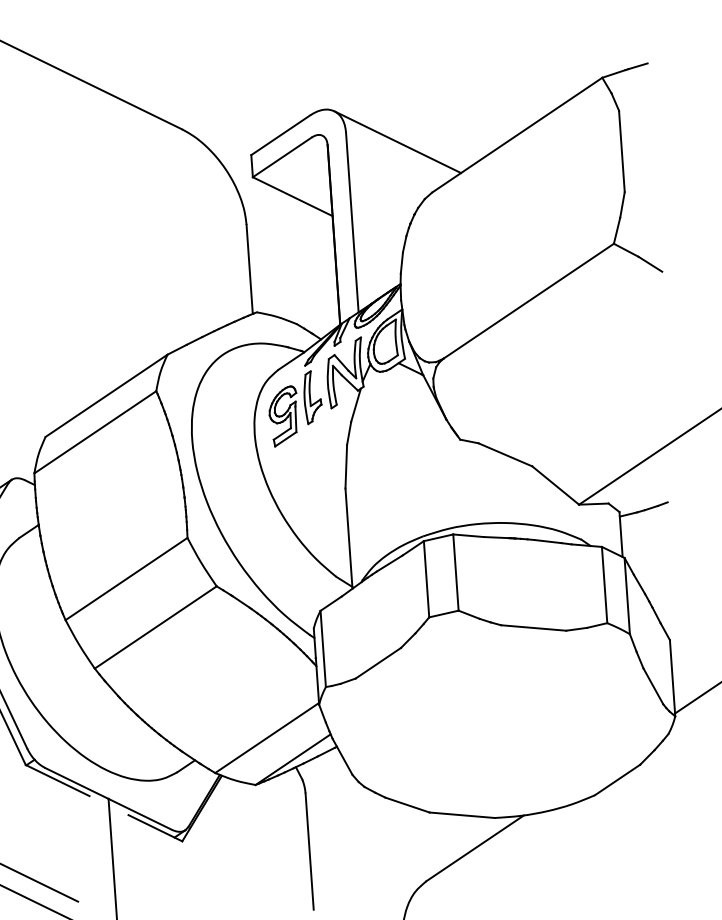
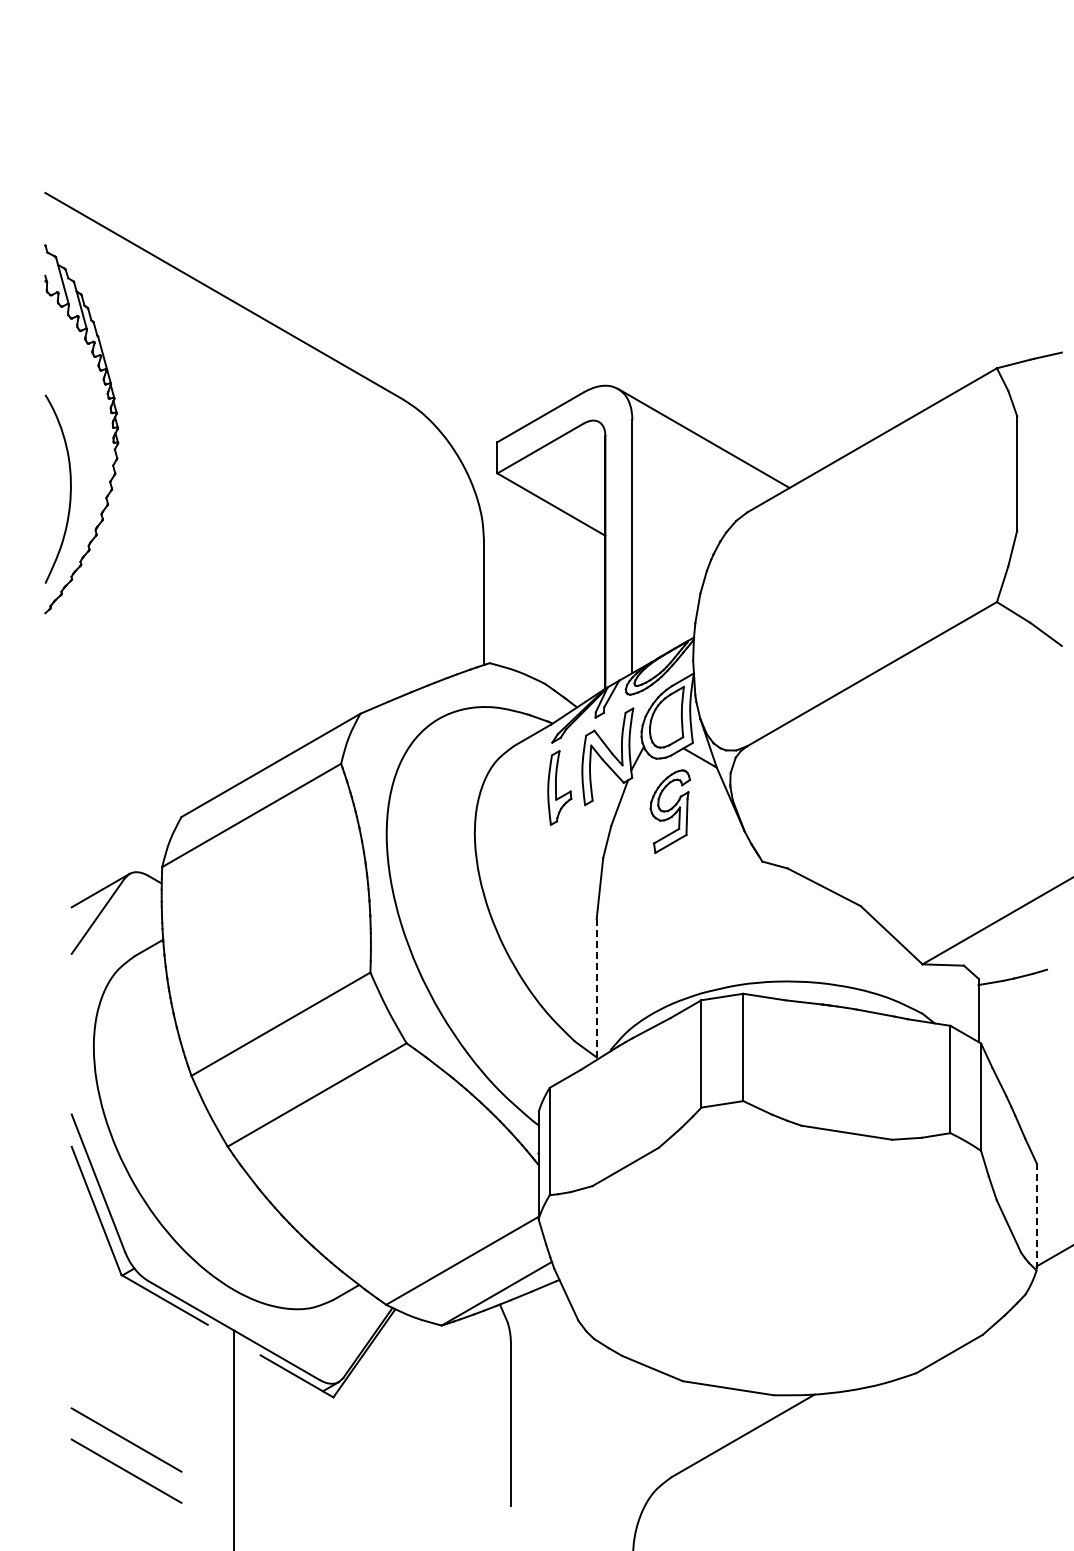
part: (283, 416) -> (670, 811), moved
line: (348, 538) -> (596, 989), solid -> dashed
line: (672, 678) -> (1036, 1216), solid -> dashed

